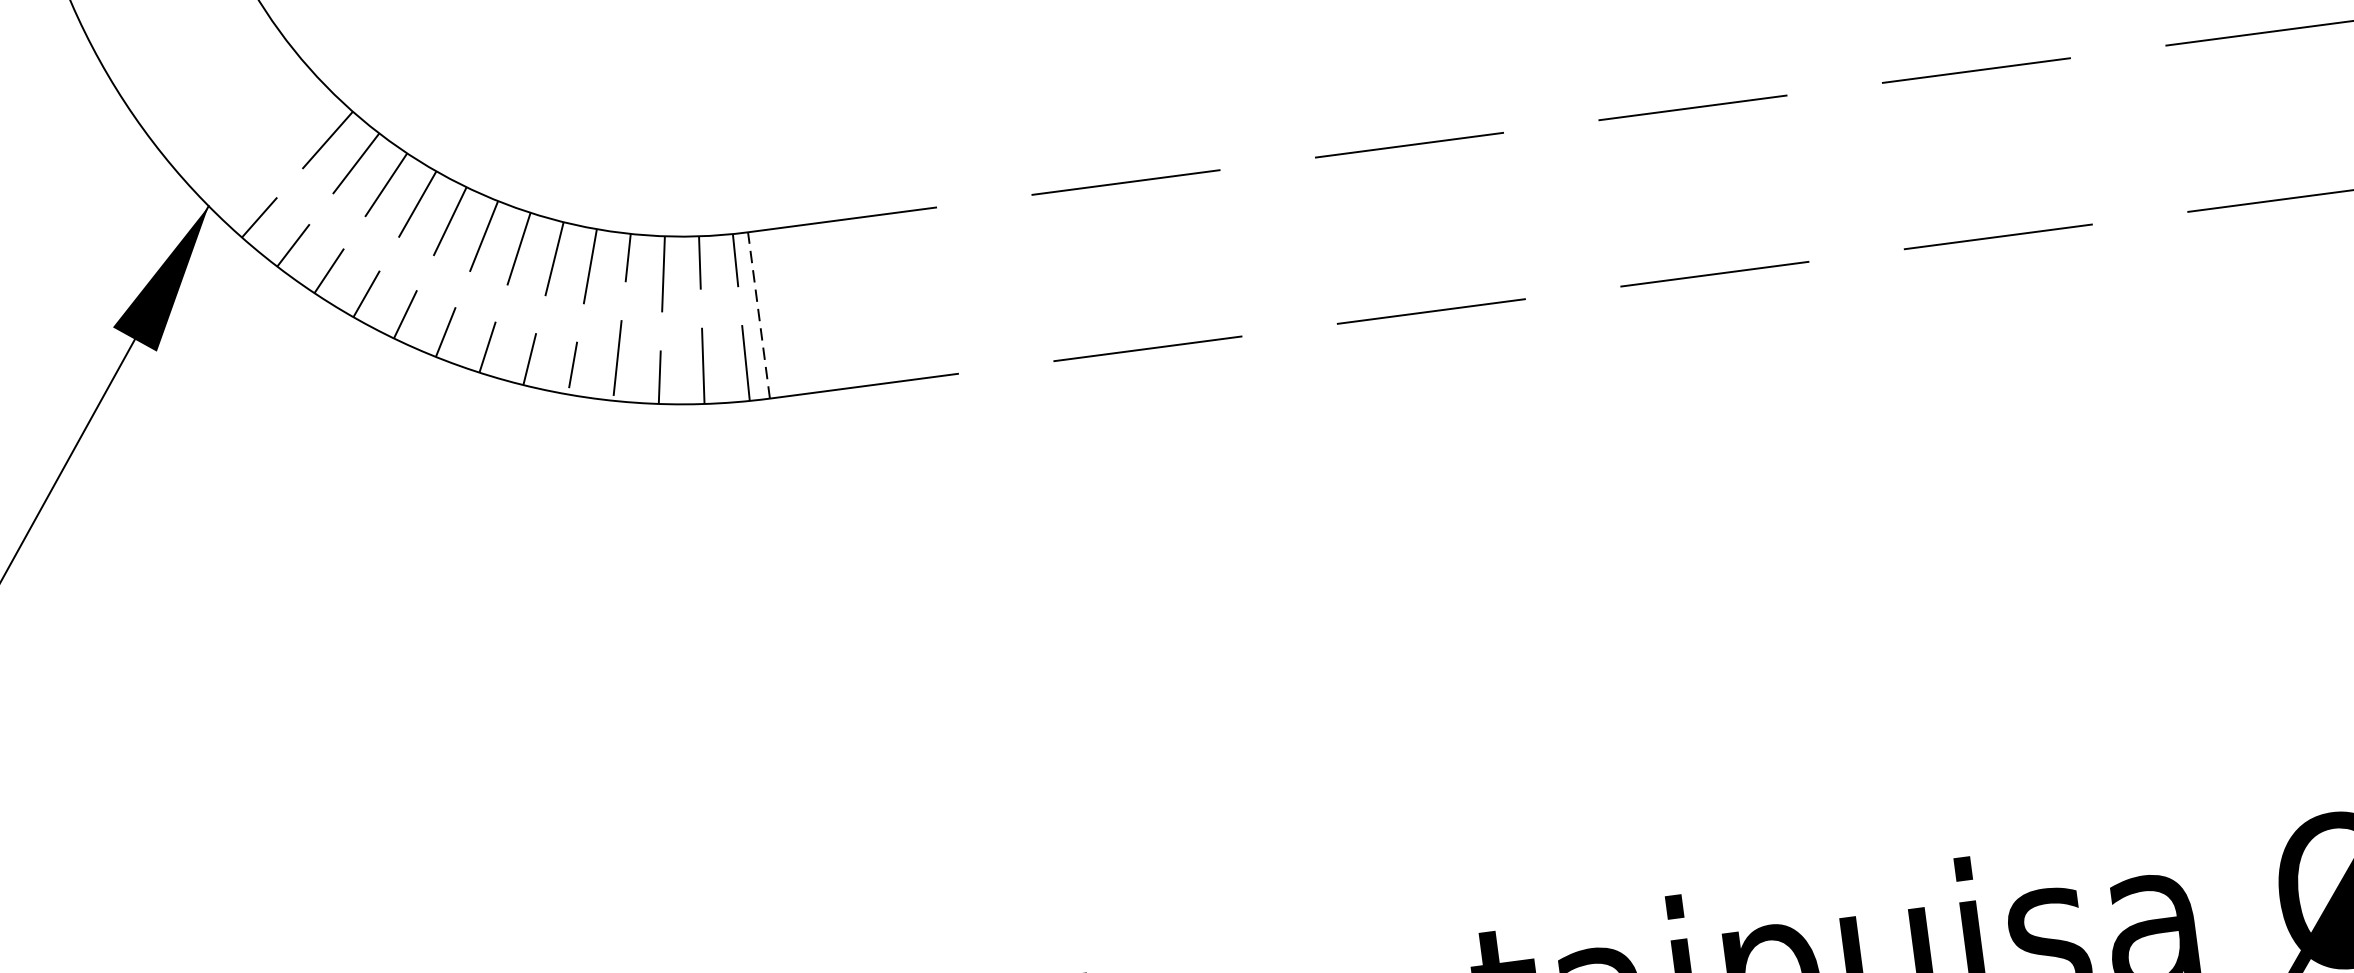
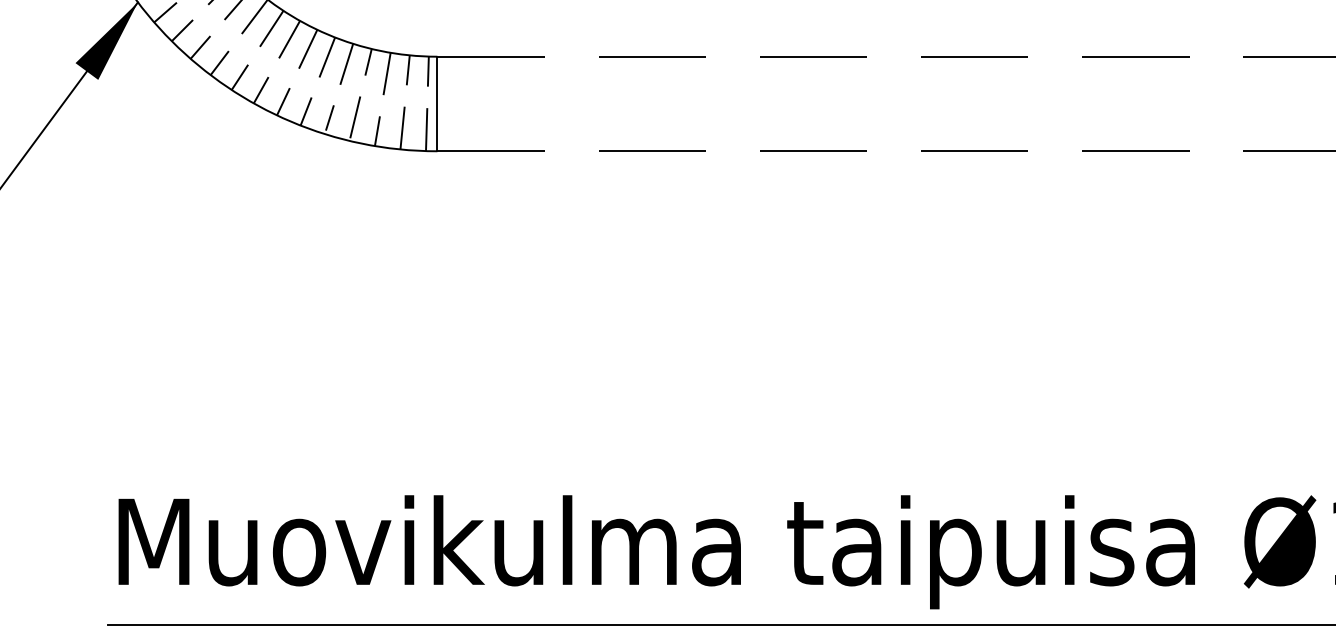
line: (758, 314) -> (437, 103), dashed -> solid

